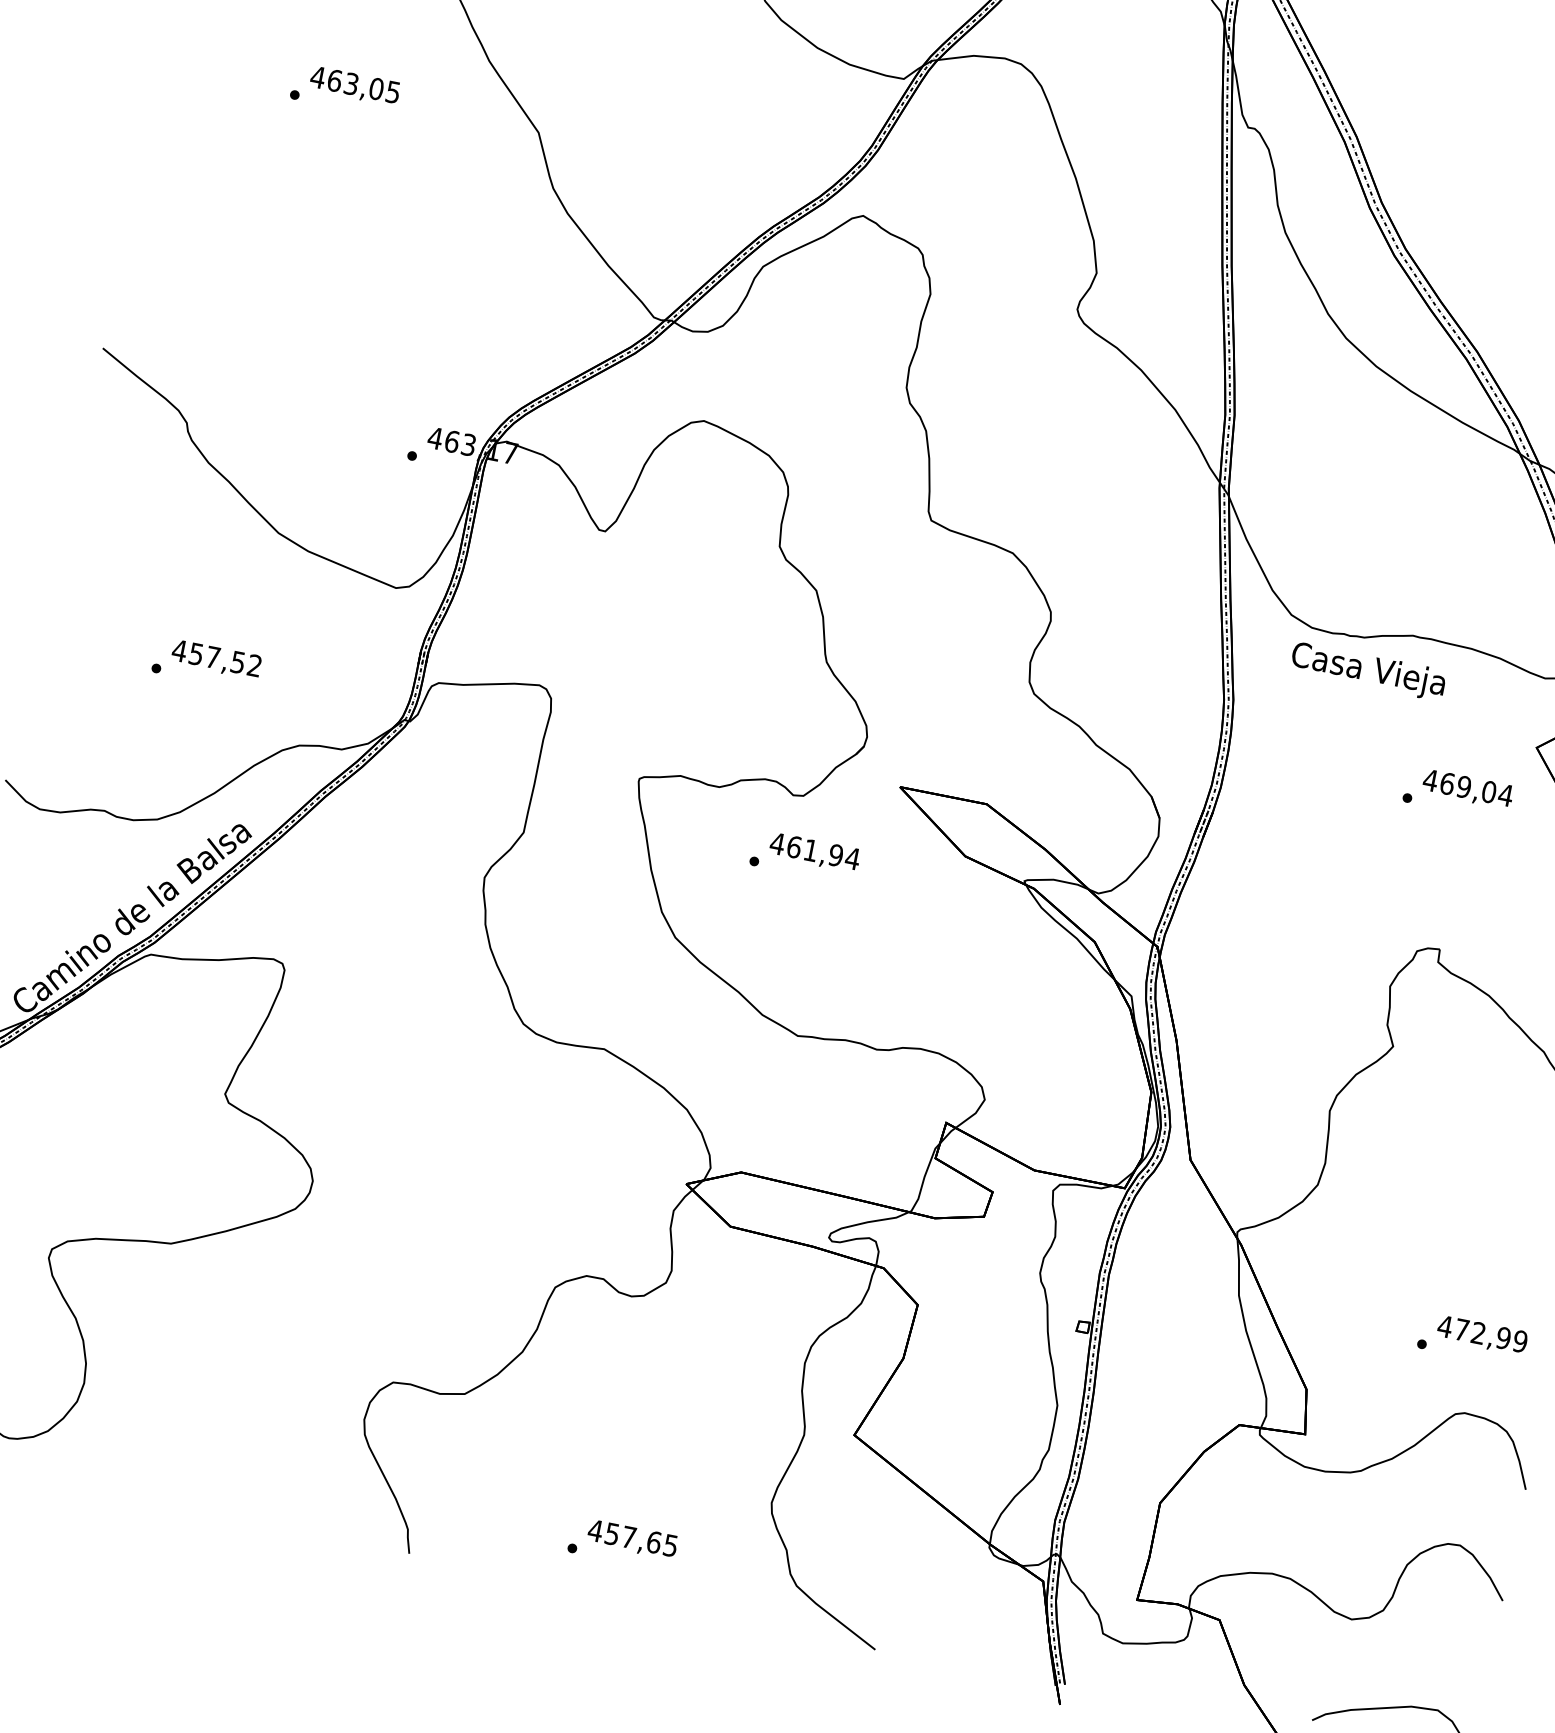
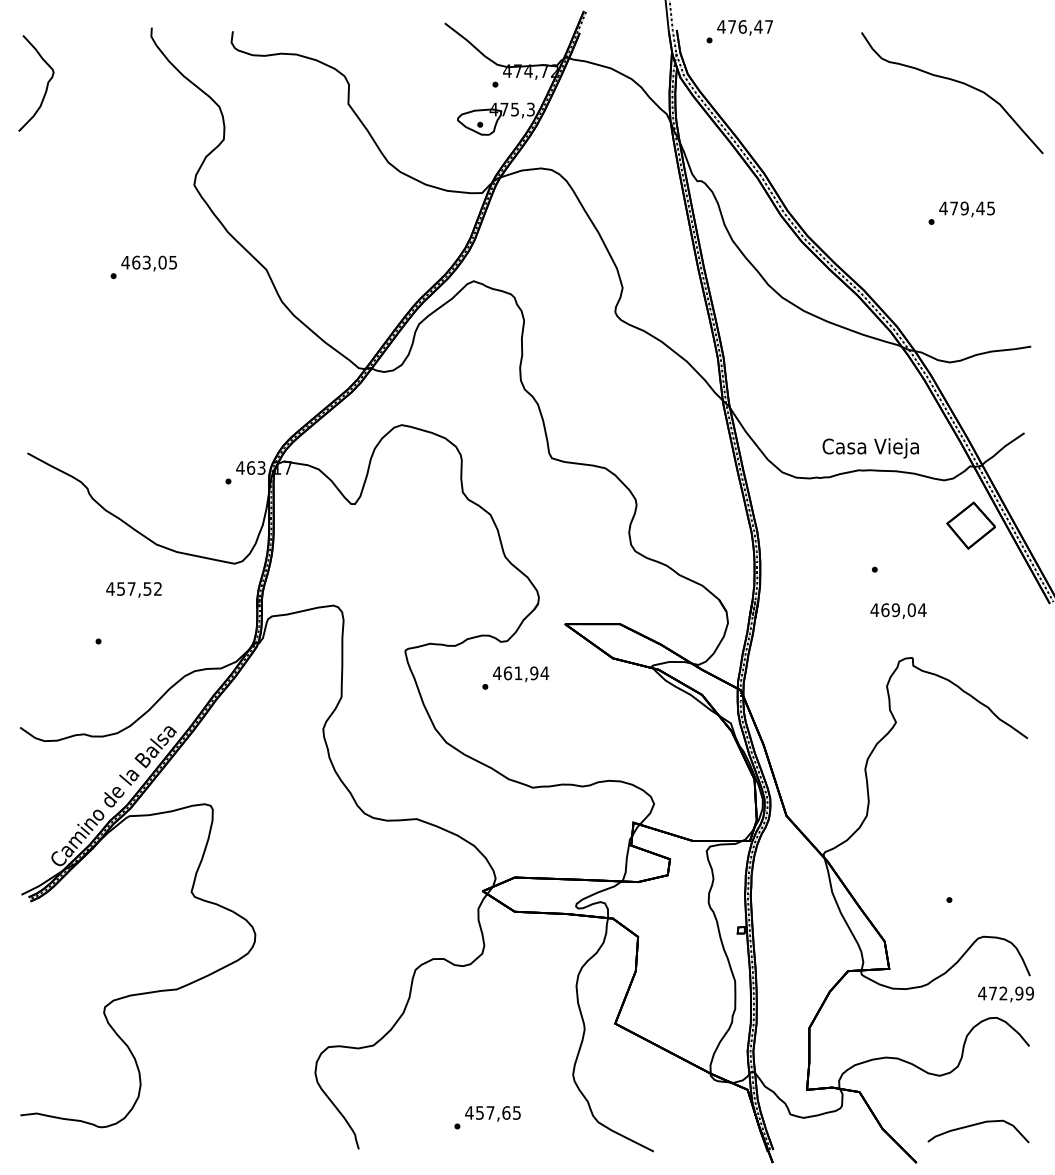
text: (215, 658) -> (133, 589), moved
text: (1367, 671) -> (870, 448), moved
text: (1468, 788) -> (898, 610), moved
text: (1481, 1335) -> (1005, 994), moved

